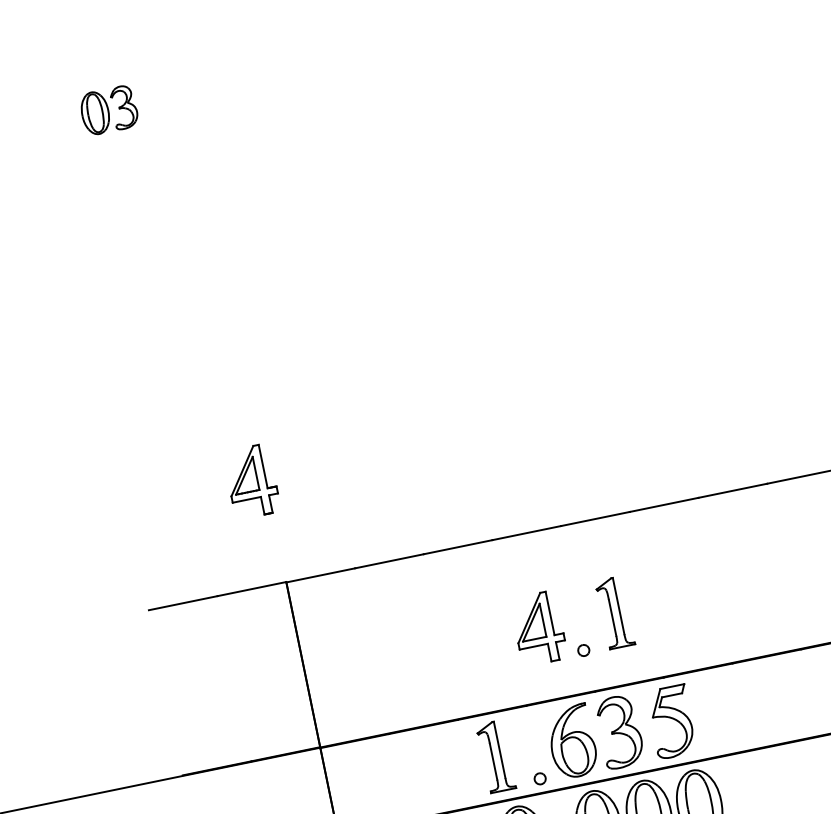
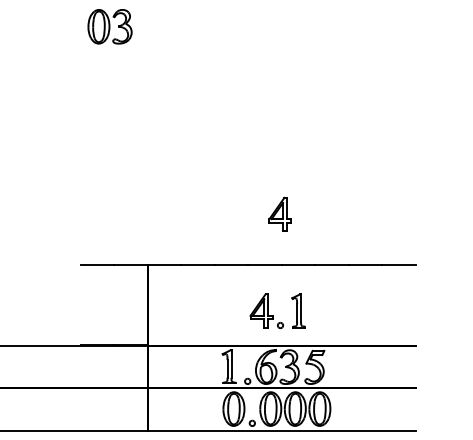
part: (107, 109) -> (109, 26), size x1.67
part: (249, 479) -> (279, 213), moved

